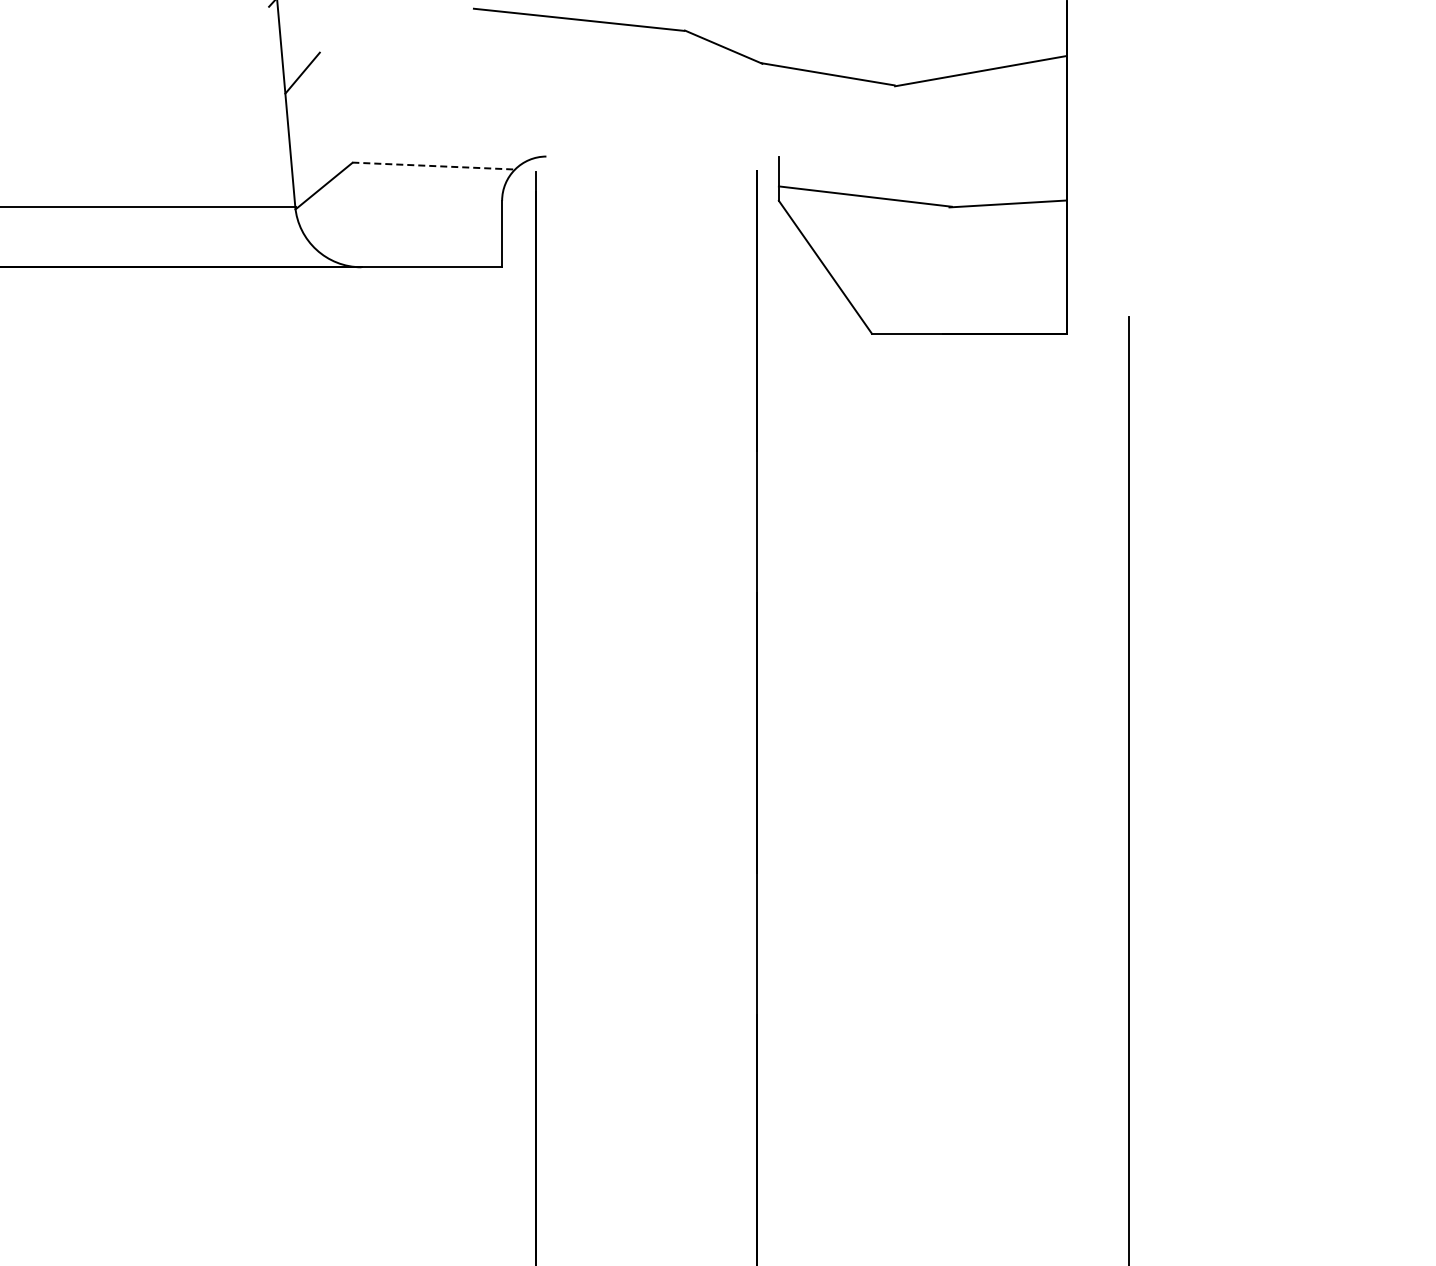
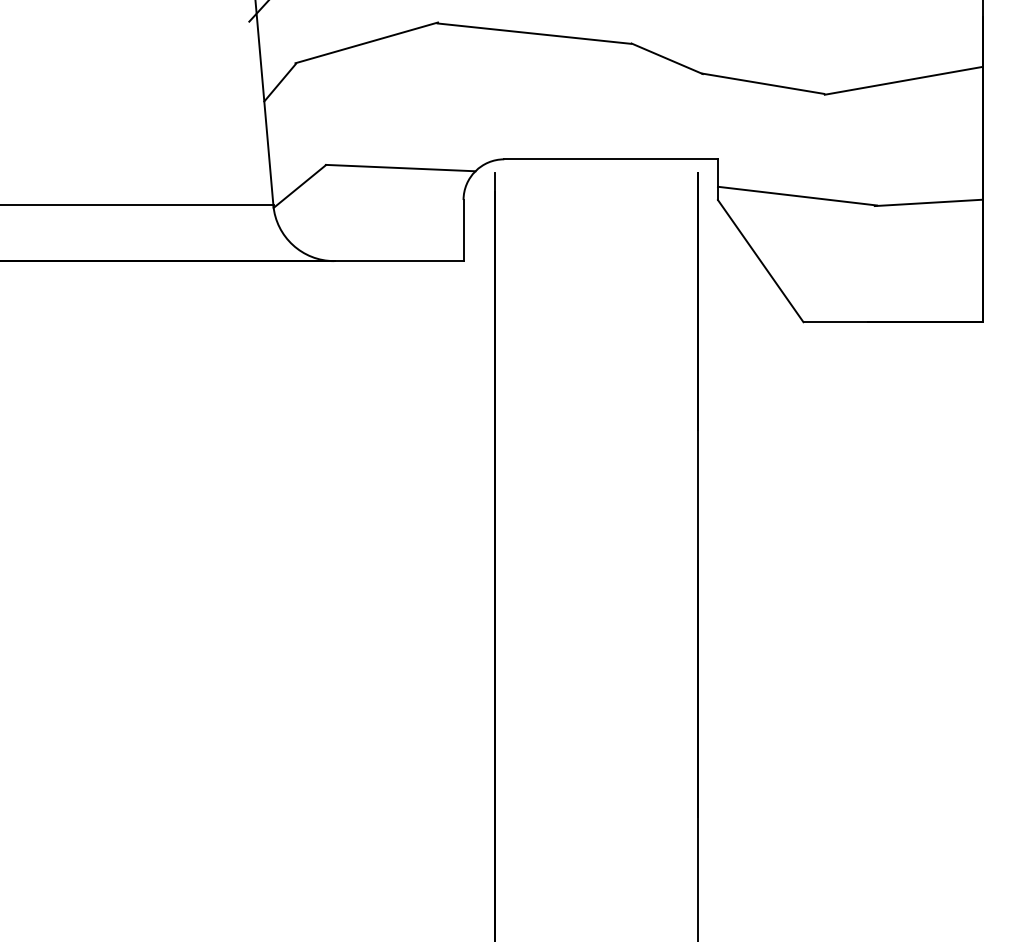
line: (396, 29) -> (366, 42), added
line: (662, 156) -> (610, 159), added
line: (434, 166) -> (401, 168), dashed -> solid

